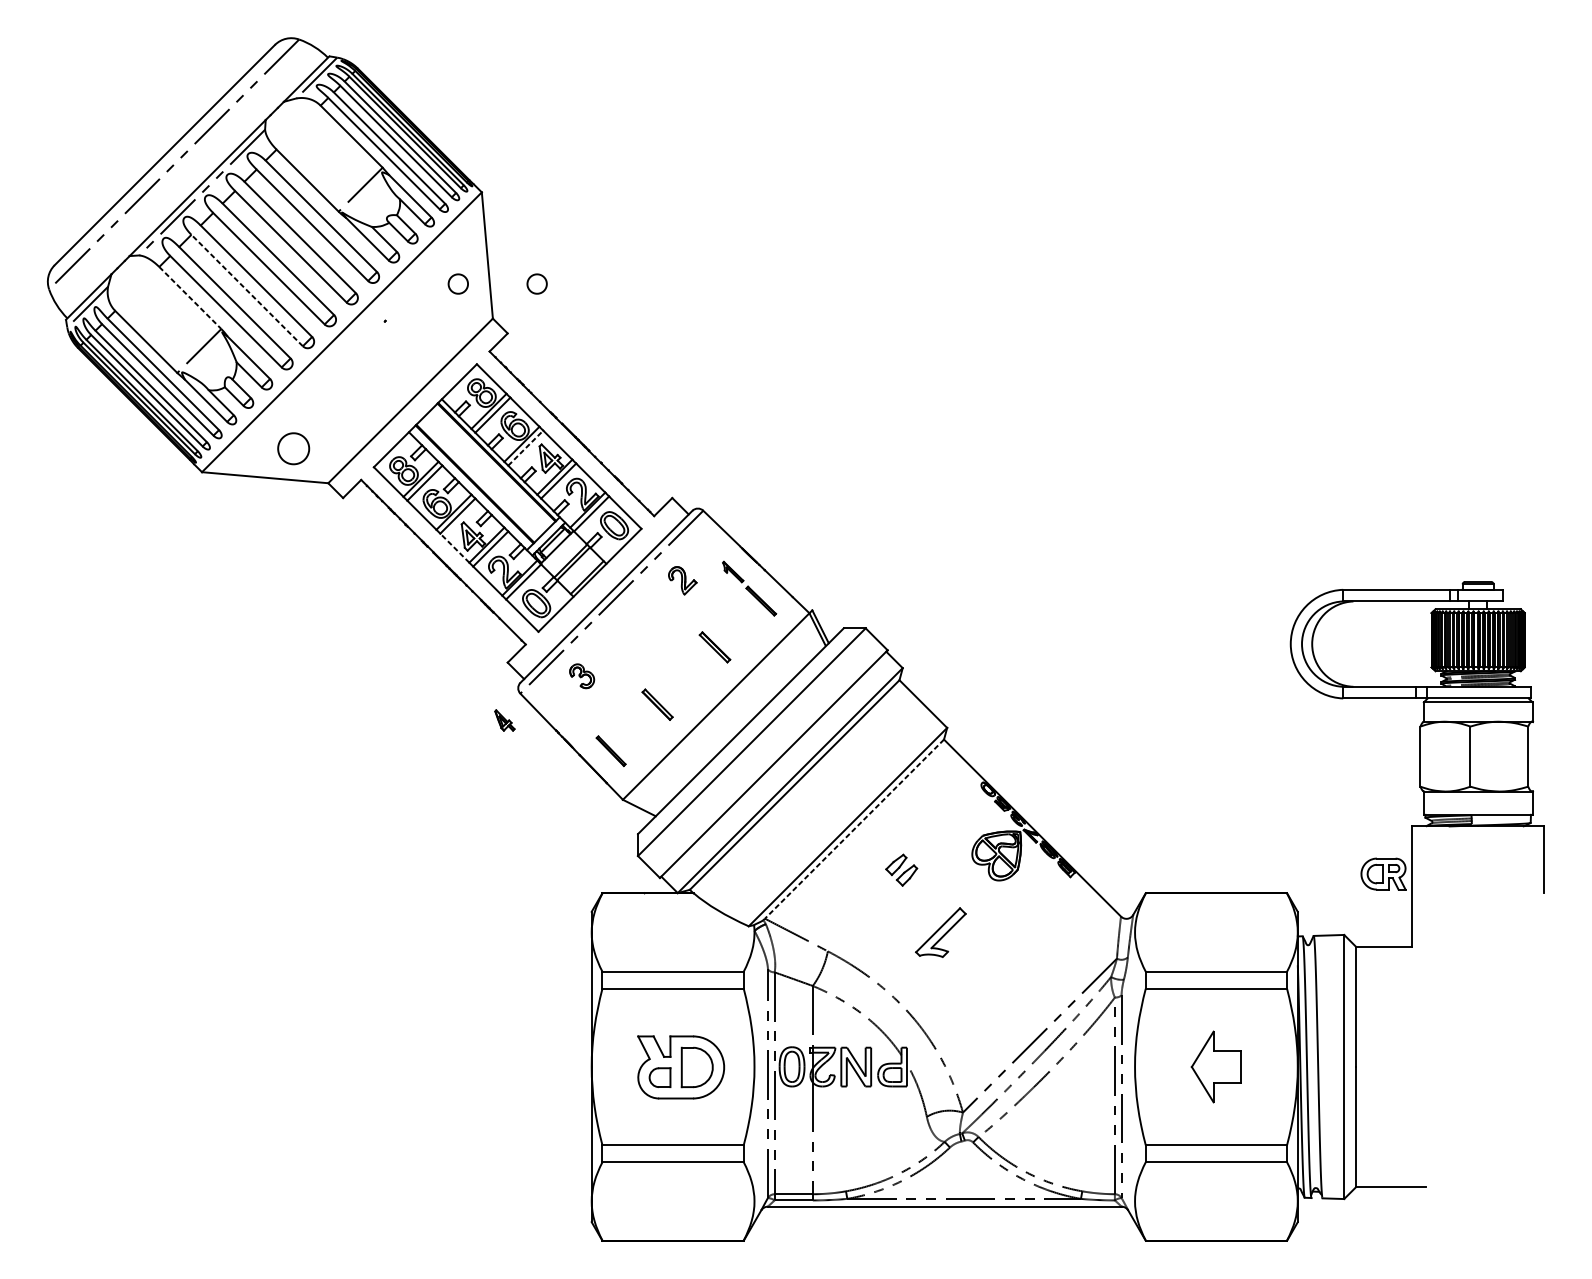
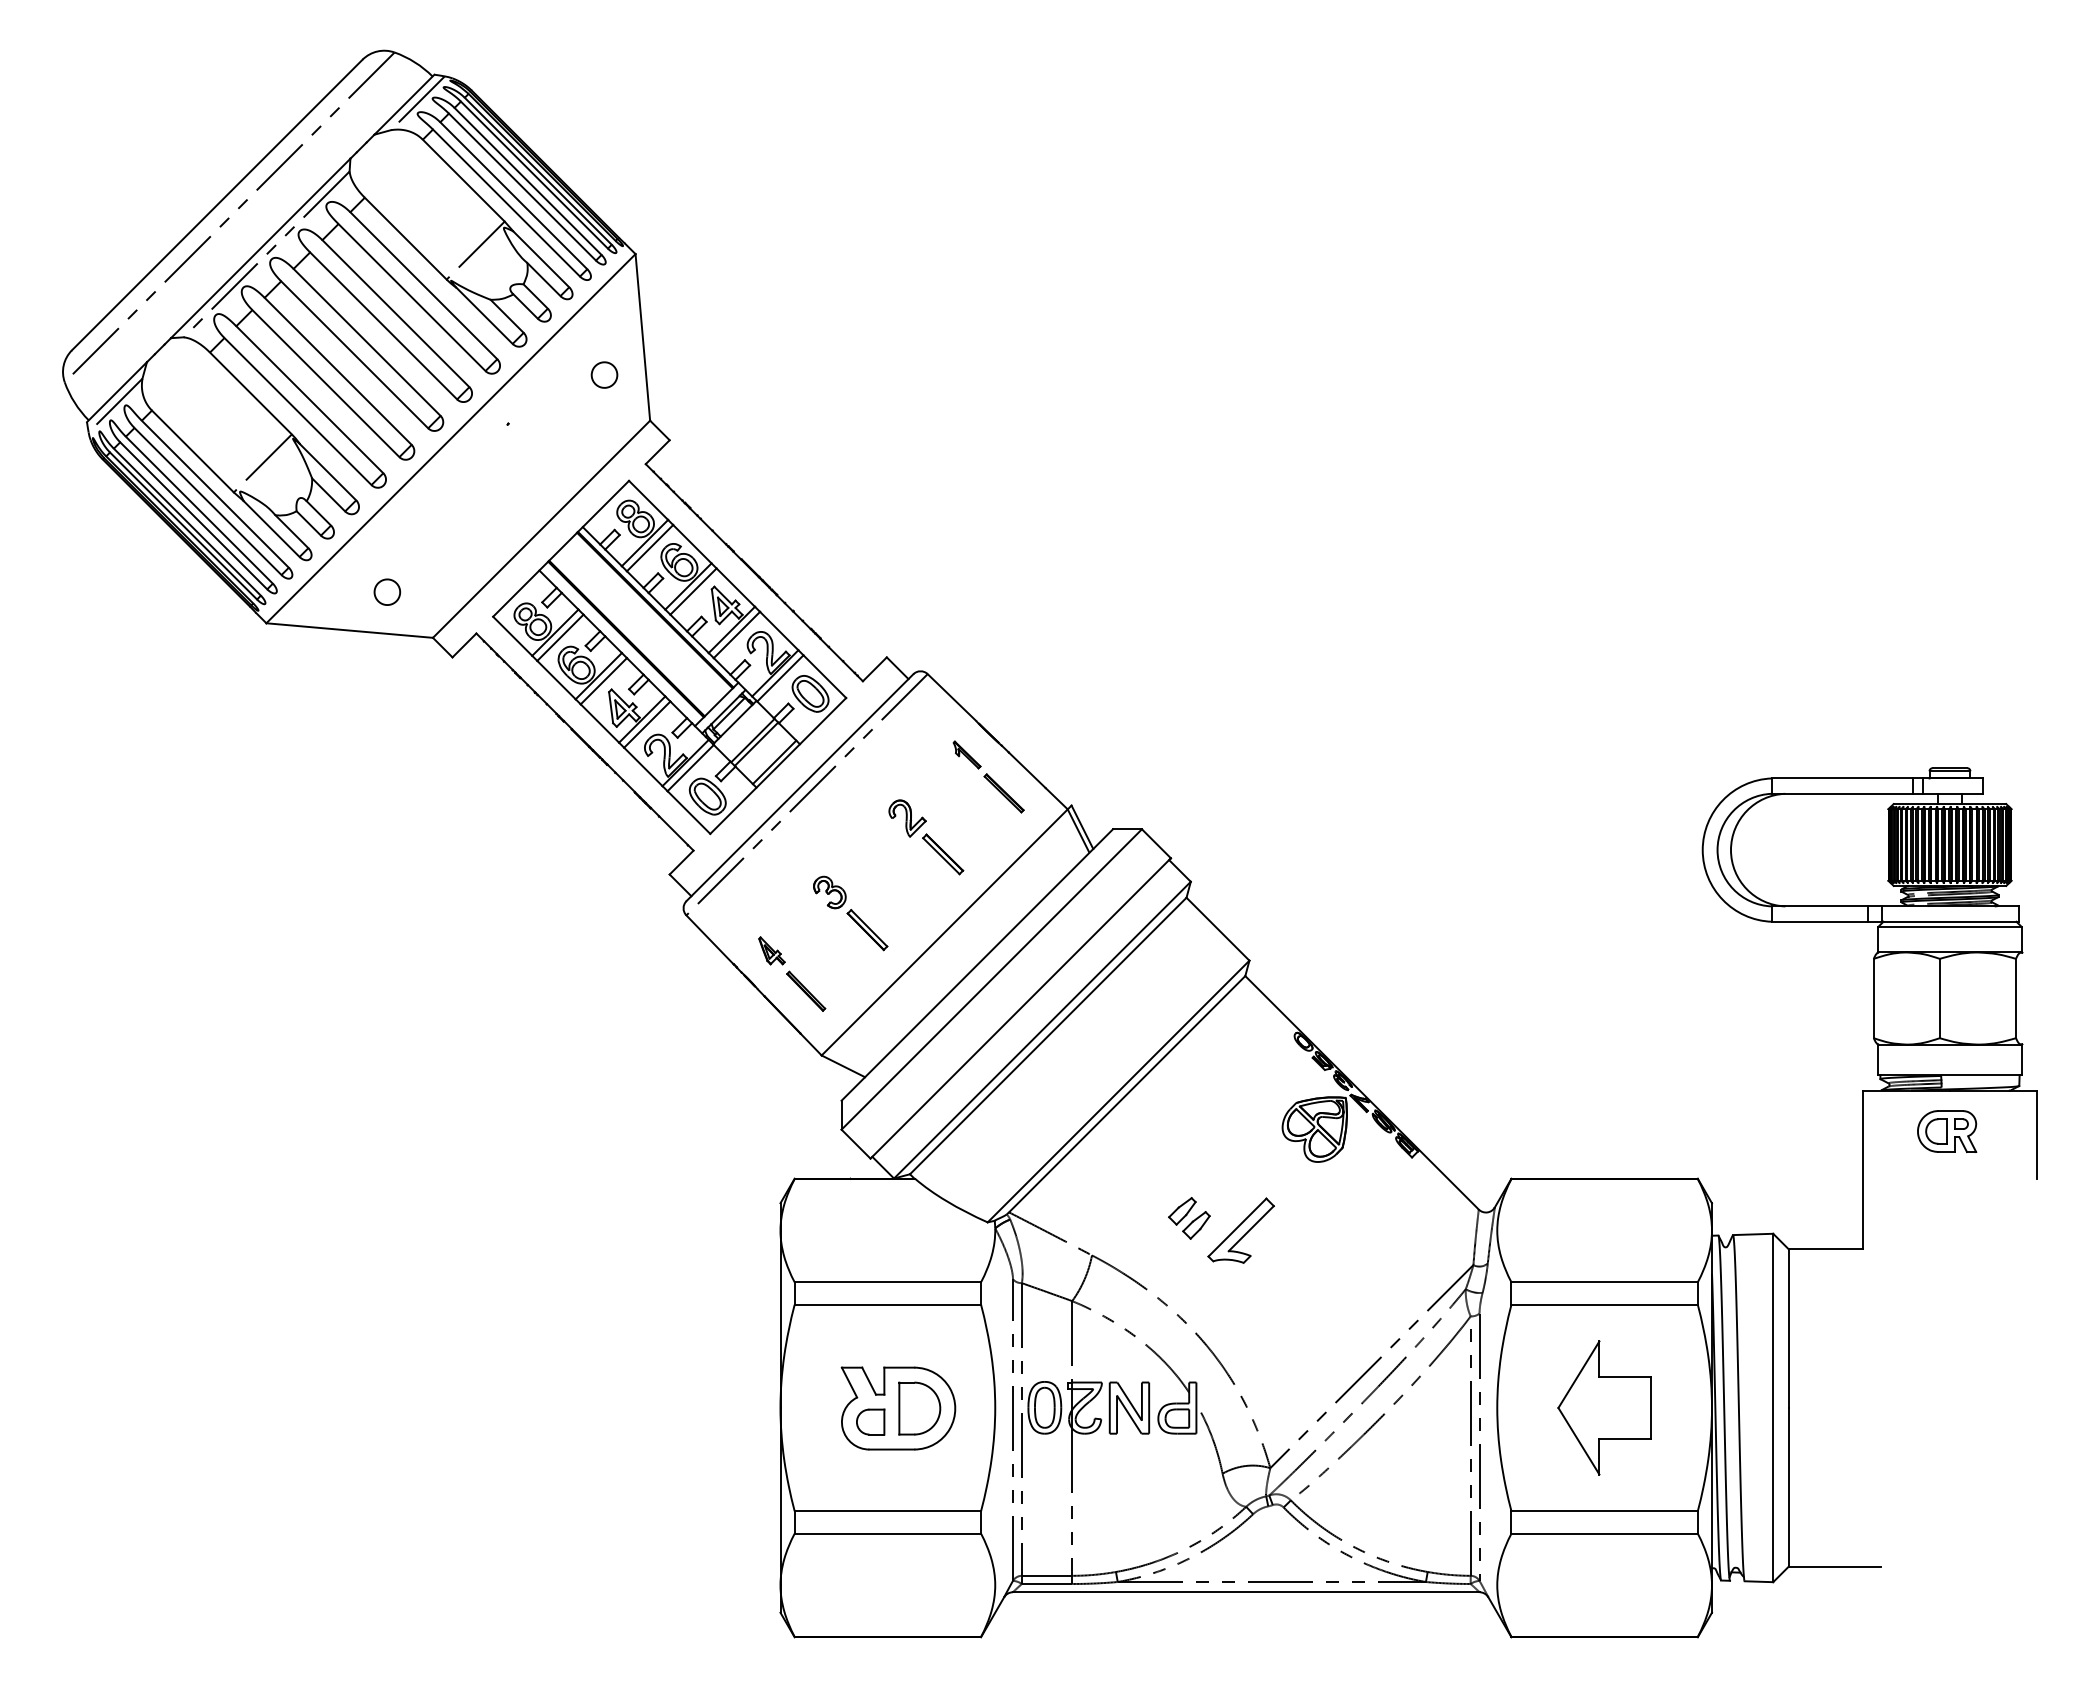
part: (537, 283) -> (708, 374), removed
line: (246, 290) -> (325, 383), dashed -> solid
line: (189, 298) -> (250, 393), dashed -> solid
part: (293, 448) -> (387, 591), size x0.62
line: (525, 448) -> (693, 591), dashed -> solid
line: (454, 548) -> (599, 723), dashed -> solid
part: (682, 580) -> (907, 818), moved
part: (581, 676) -> (829, 892), moved
part: (504, 720) -> (771, 950), moved
line: (853, 829) -> (1126, 1094), dashed -> solid
part: (901, 870) -> (1189, 1218), moved
part: (1383, 874) -> (1947, 1131), moved
part: (1216, 1066) -> (1604, 1407), size x1.43

